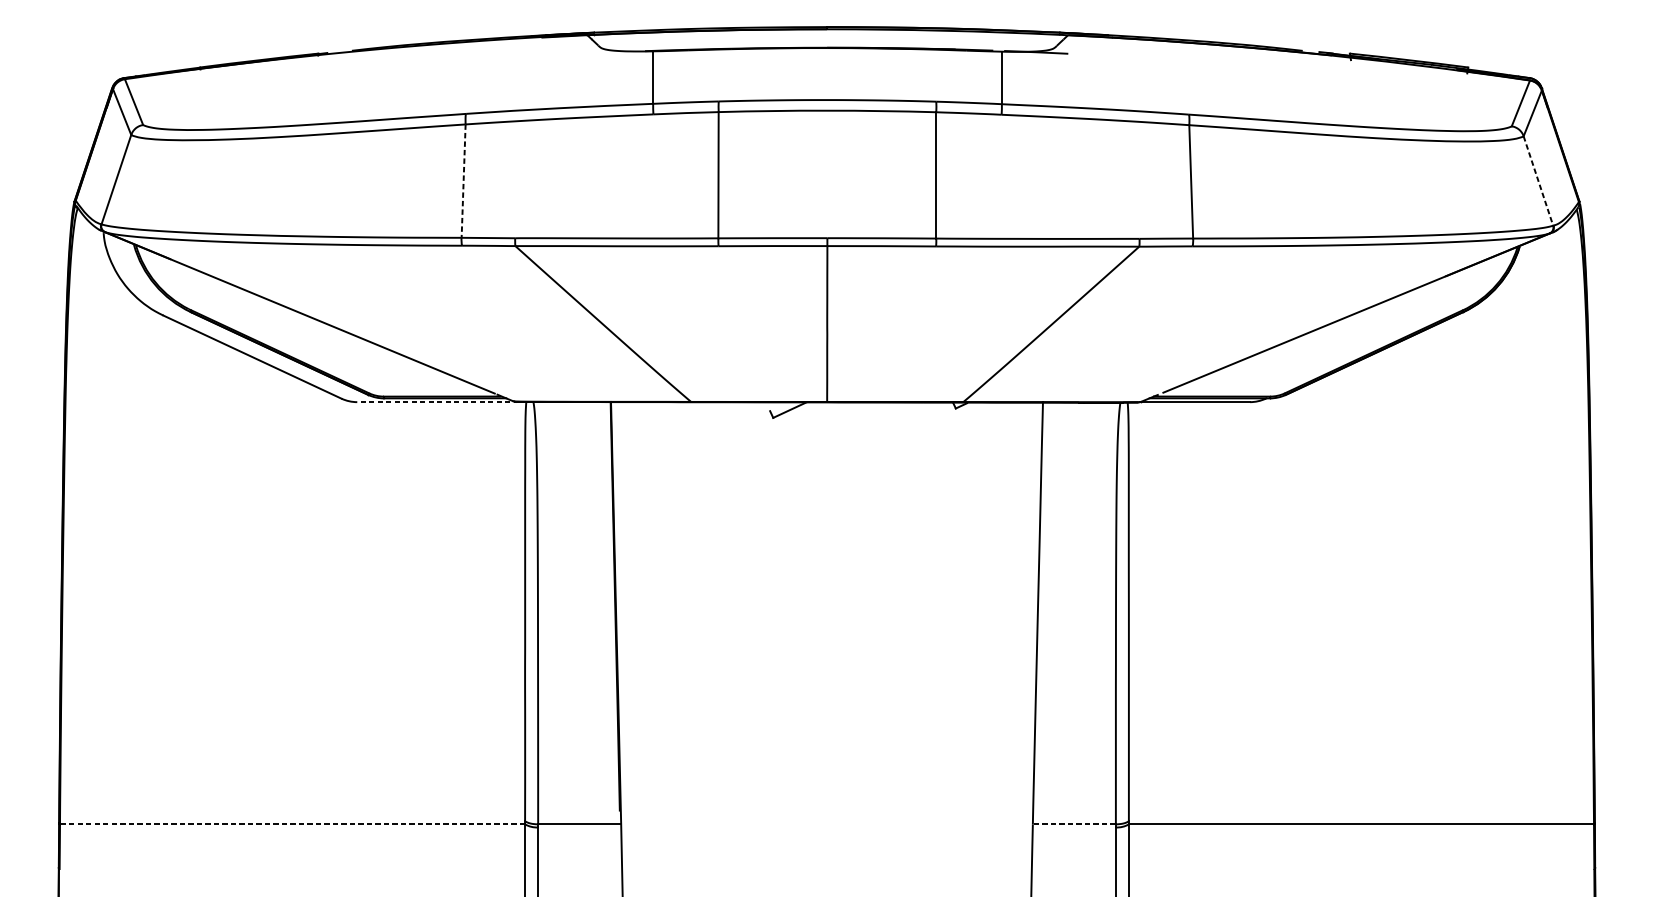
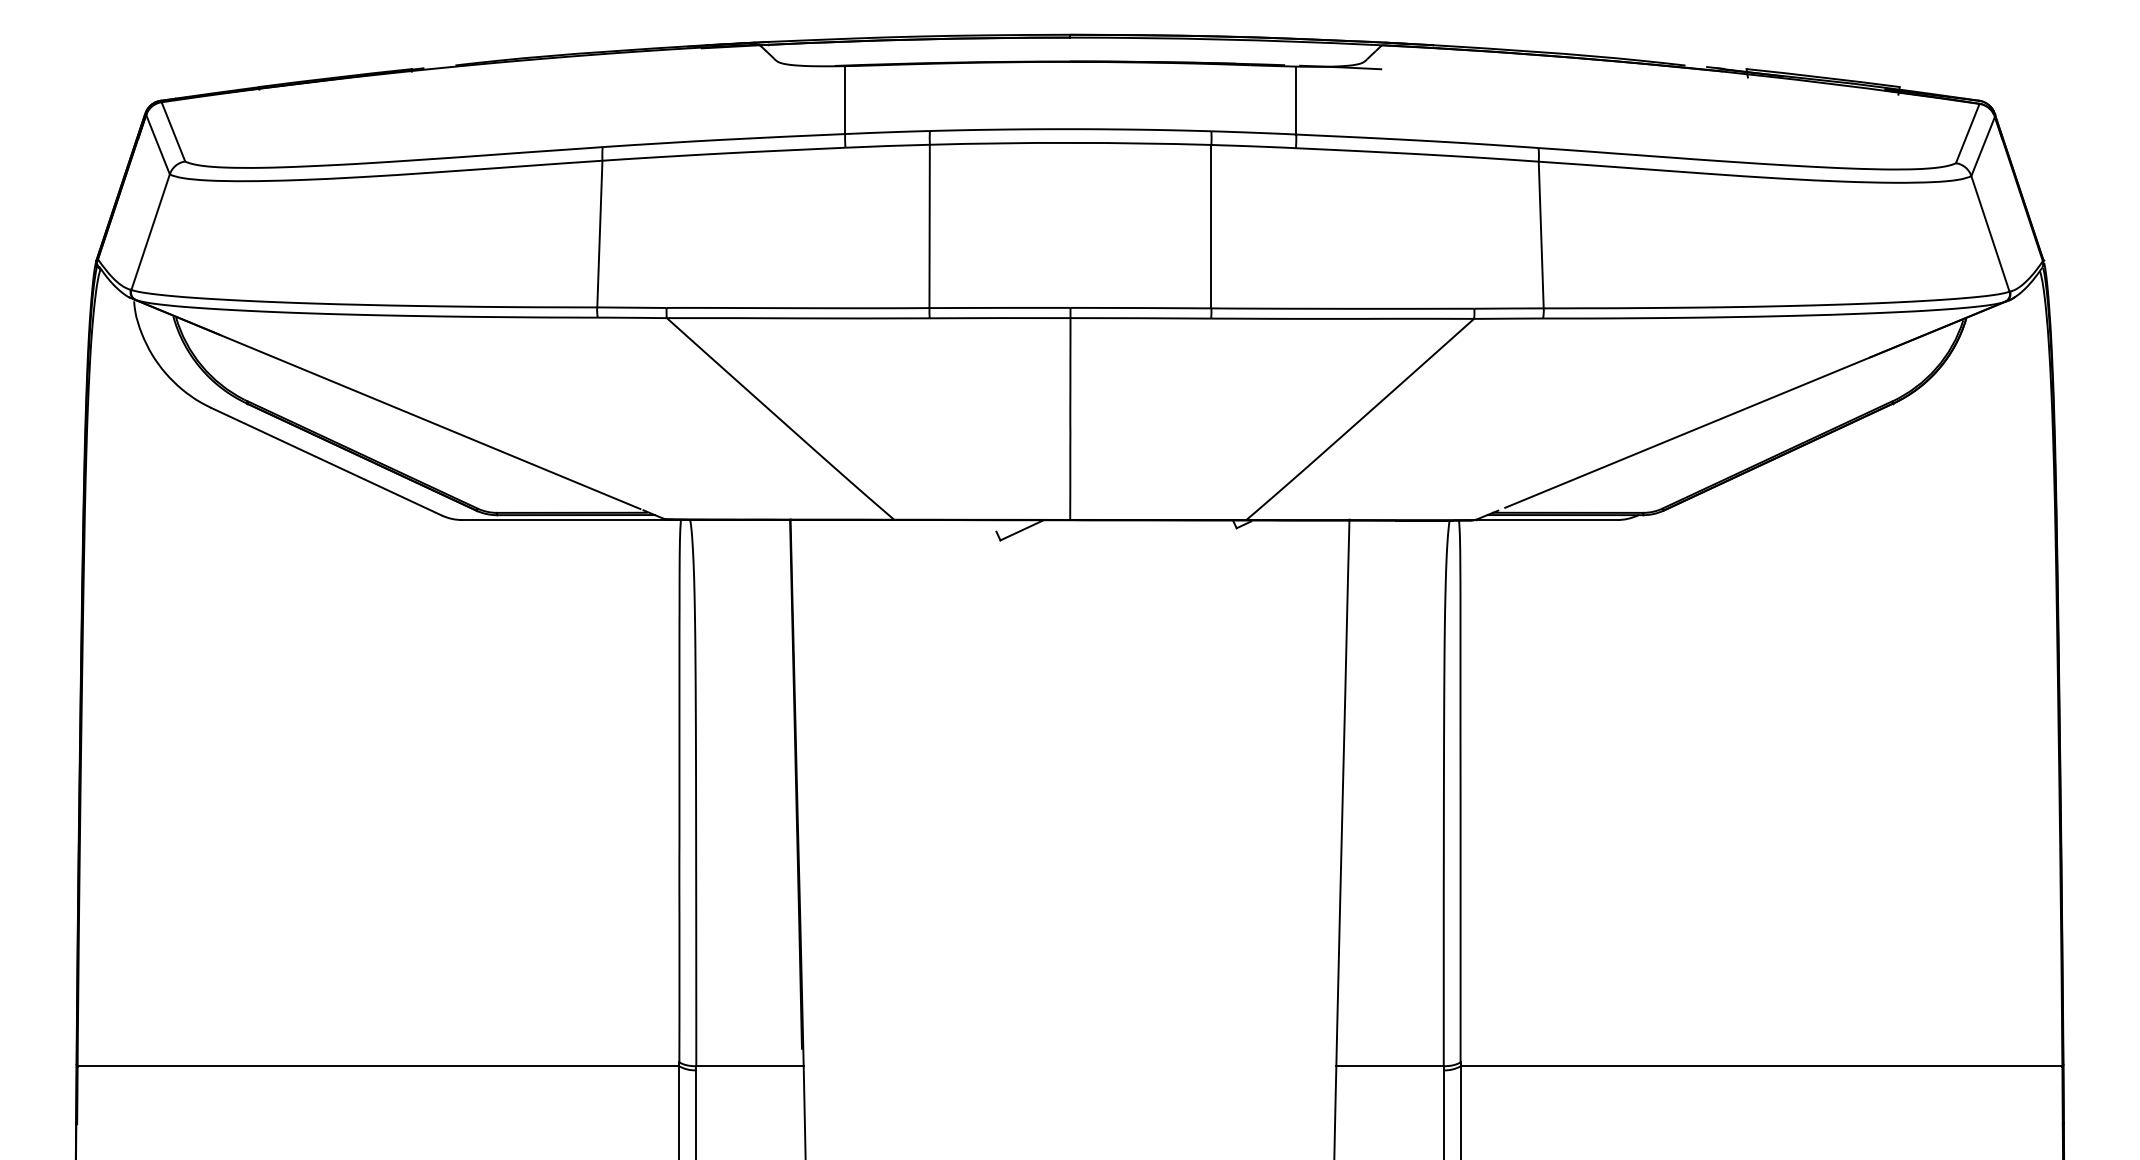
line: (1538, 180) -> (1990, 233), dashed -> solid
line: (463, 181) -> (599, 234), dashed -> solid
line: (441, 402) -> (571, 520), dashed -> solid
line: (292, 824) -> (378, 1066), dashed -> solid
line: (1074, 824) -> (1390, 1066), dashed -> solid

